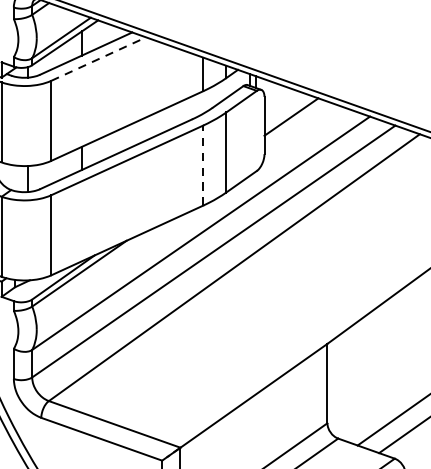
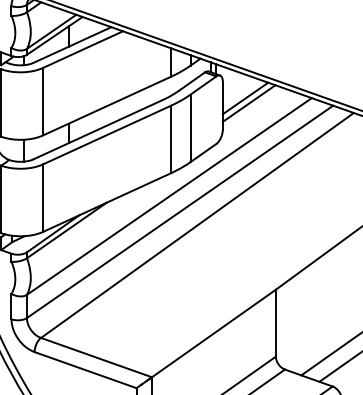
line: (99, 58) -> (83, 49), dashed -> solid
line: (294, 123) -> (248, 103), added
line: (203, 165) -> (171, 139), dashed -> solid

